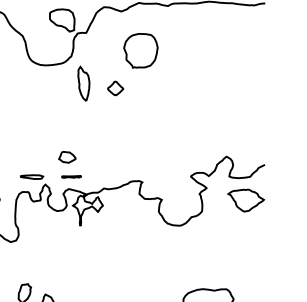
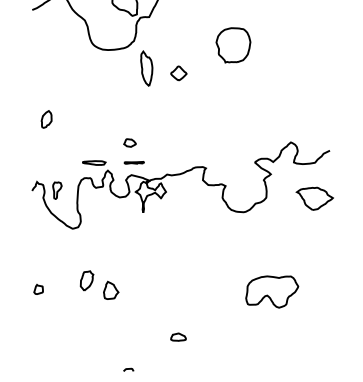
part: (140, 51) -> (233, 45), moved
part: (66, 156) -> (129, 142), size x0.7
part: (245, 200) -> (314, 198), moved

